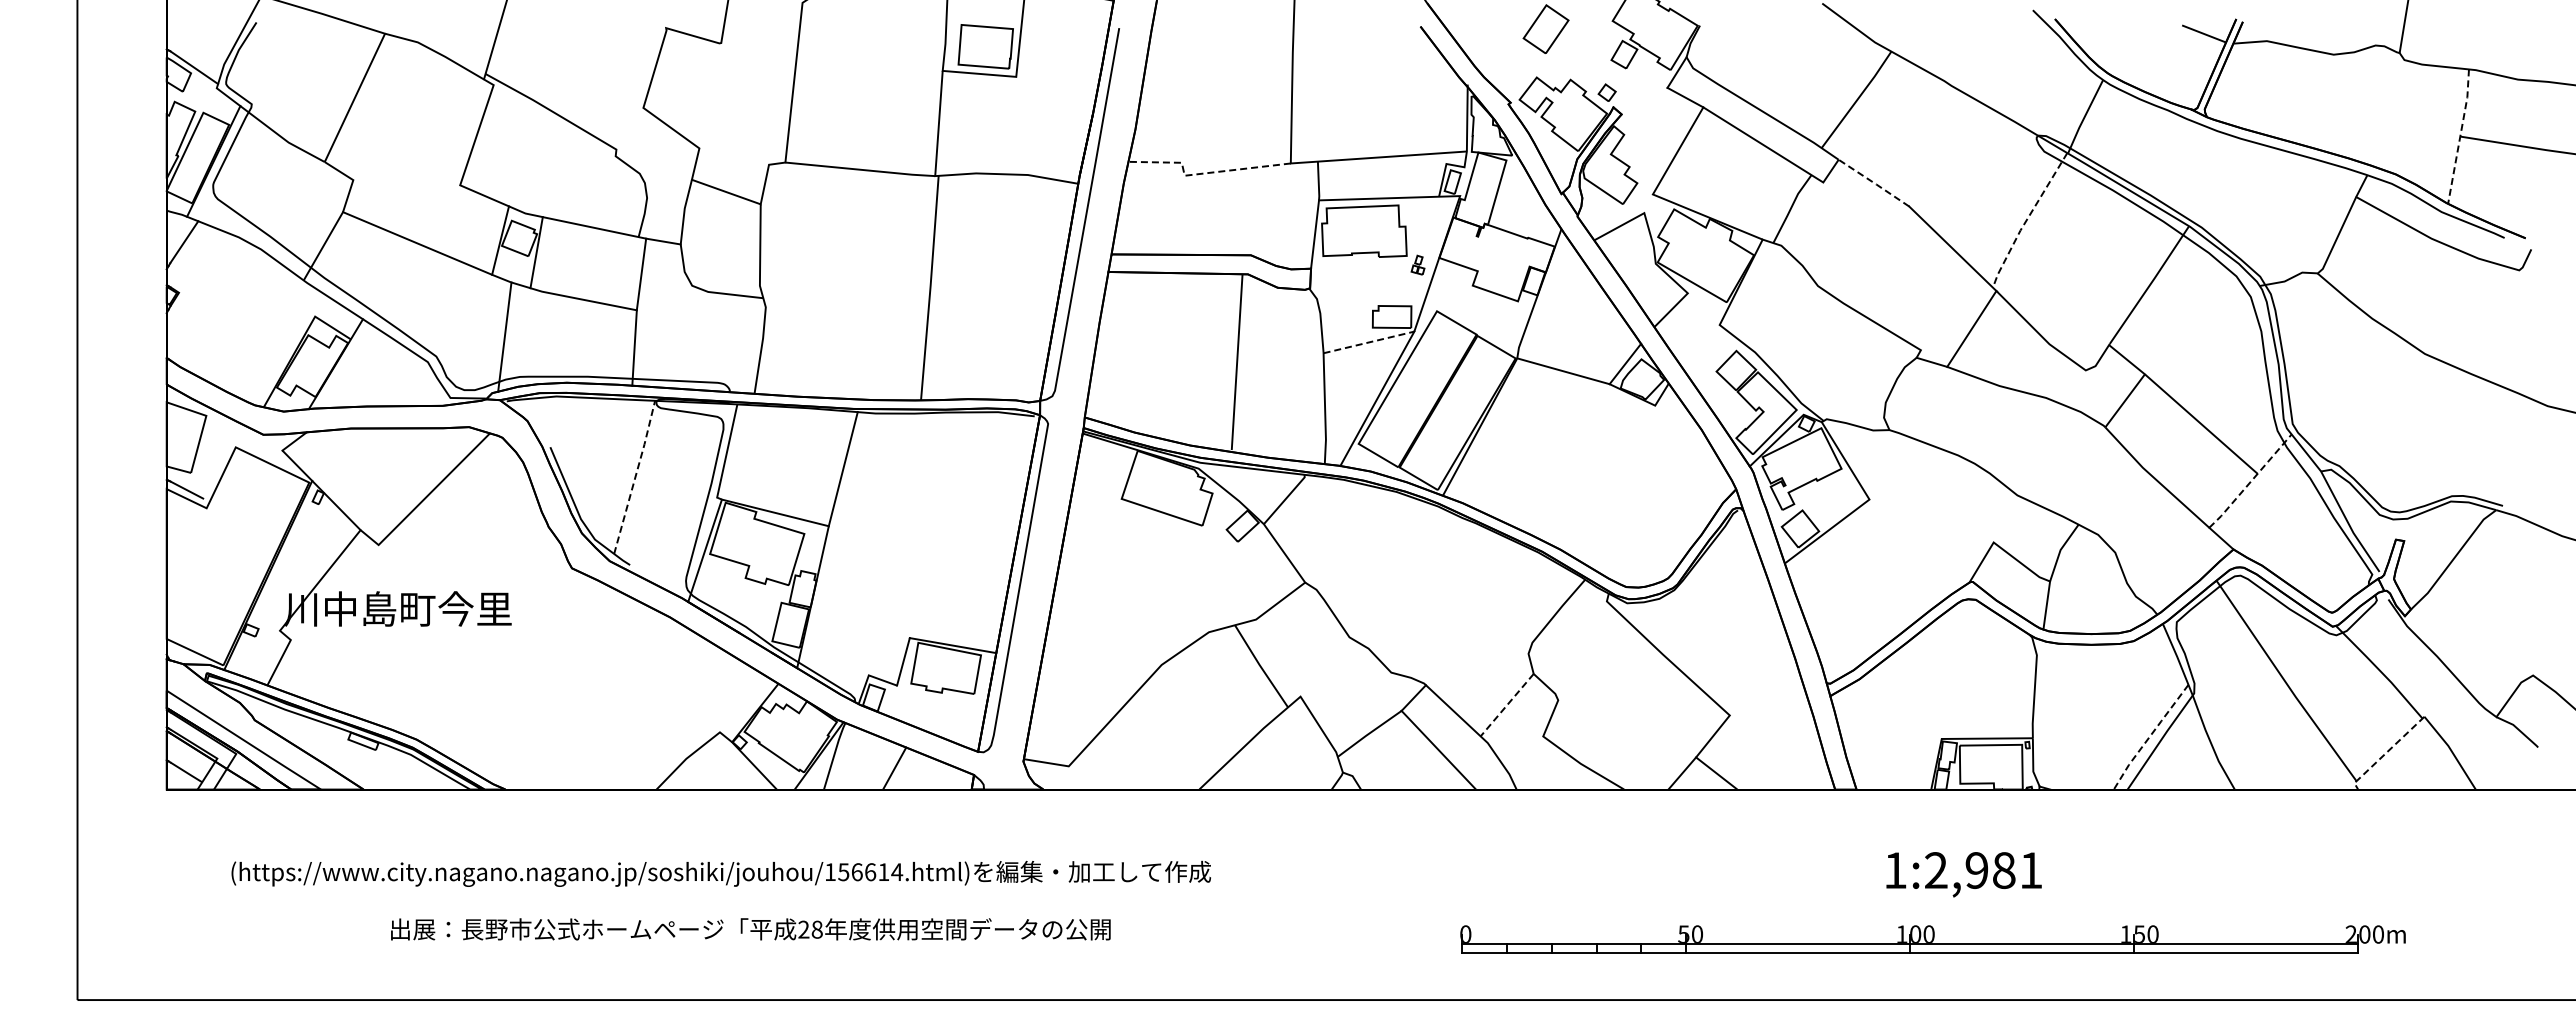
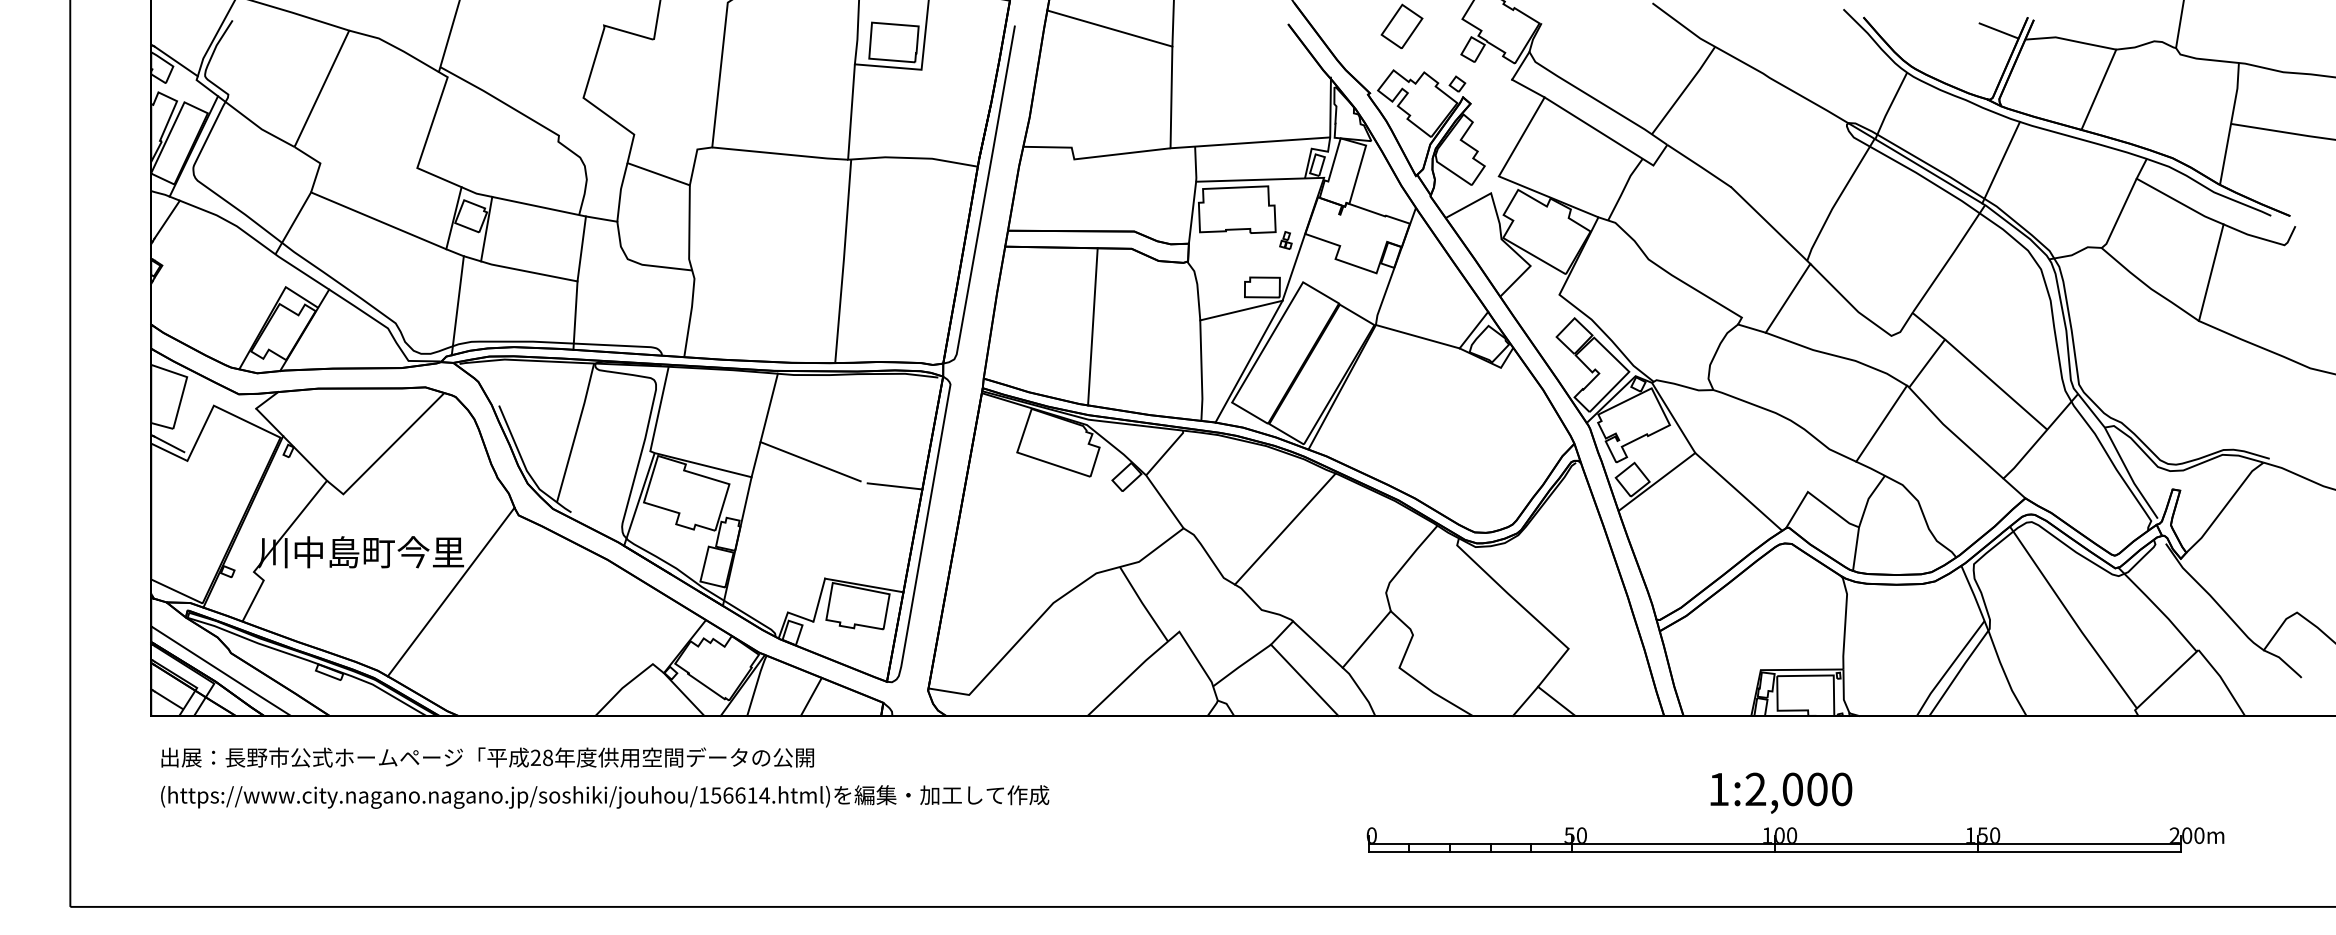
line: (1223, 31) -> (1109, 28), added
line: (2314, 98) -> (2098, 89), added
line: (2460, 135) -> (2231, 122), dashed -> solid
line: (1202, 173) -> (1090, 157), dashed -> solid
line: (2206, 179) -> (2000, 162), added
line: (1874, 182) -> (1699, 165), dashed -> solid
line: (2026, 220) -> (1837, 199), dashed -> solid
line: (2438, 300) -> (2211, 272), added
line: (1368, 342) -> (1240, 310), dashed -> solid
line: (1236, 362) -> (1092, 326), moved
line: (2074, 467) -> (1881, 423), added
line: (635, 476) -> (576, 432), dashed -> solid
line: (2250, 481) -> (2040, 436), dashed -> solid
line: (893, 508) -> (810, 461), added
line: (986, 535) -> (894, 485), added
line: (1917, 542) -> (1738, 491), added
line: (1416, 583) -> (1284, 529), added
line: (497, 652) -> (451, 591), added
line: (1507, 705) -> (1367, 639), dashed -> solid
line: (2149, 736) -> (1949, 667), dashed -> solid
line: (2386, 753) -> (2164, 683), dashed -> solid
text: (2003, 870) -> (1816, 789), 1:2,981 -> 1:2,000
text: (720, 873) -> (604, 796), moved
text: (750, 929) -> (487, 757), moved
part: (1932, 939) -> (1795, 840), moved

